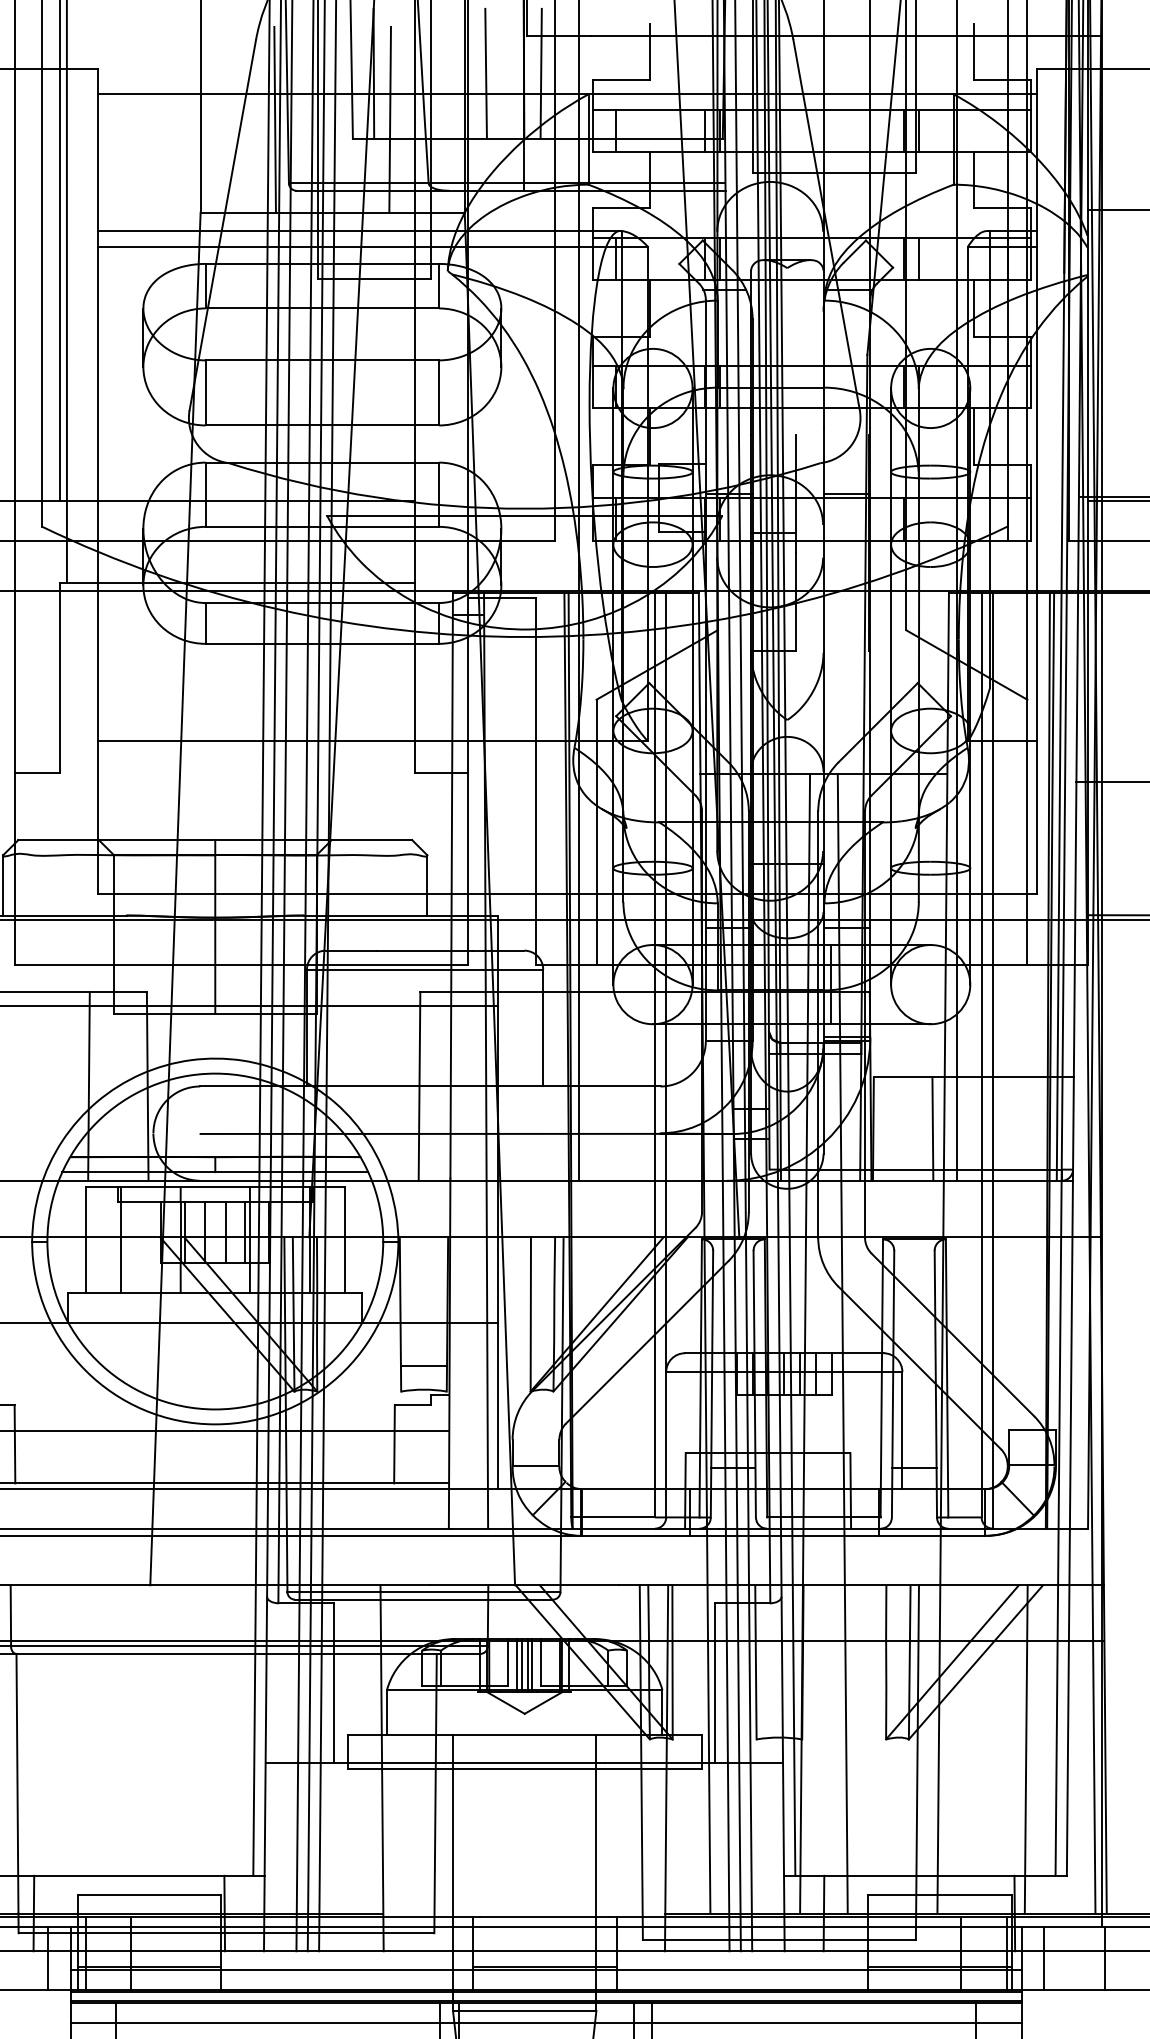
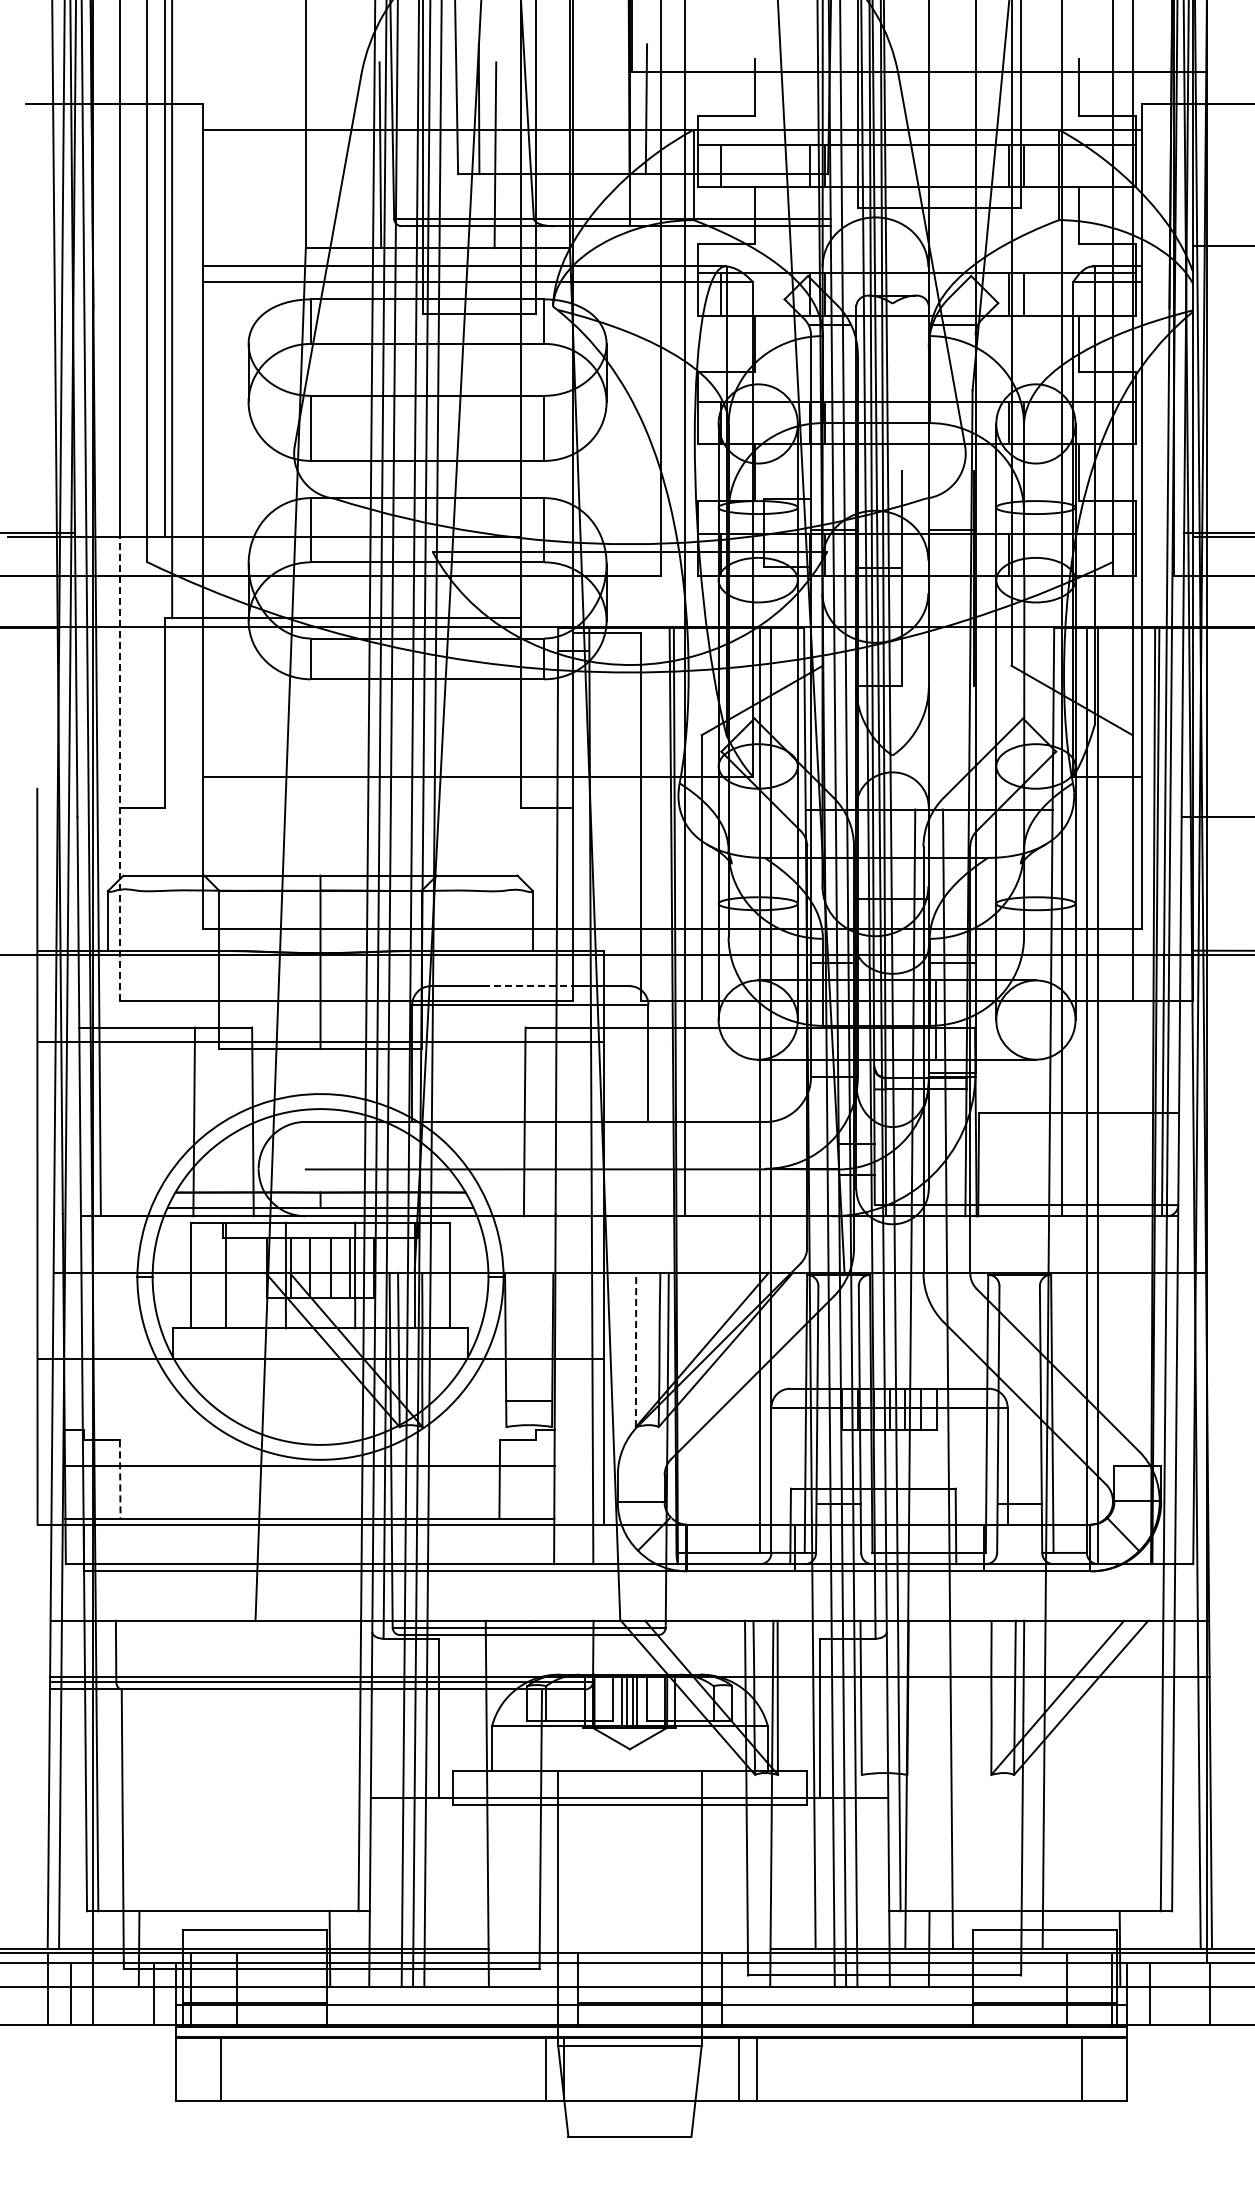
line: (486, 74) -> (591, 109), removed
line: (14, 733) -> (119, 768), solid -> dashed
line: (425, 951) -> (530, 986), solid -> dashed
line: (932, 1129) -> (1037, 1164), removed
line: (531, 1314) -> (636, 1349), solid -> dashed
line: (15, 1445) -> (120, 1480), solid -> dashed
line: (1026, 1749) -> (1131, 1784), removed
line: (546, 2023) -> (651, 2058), removed

